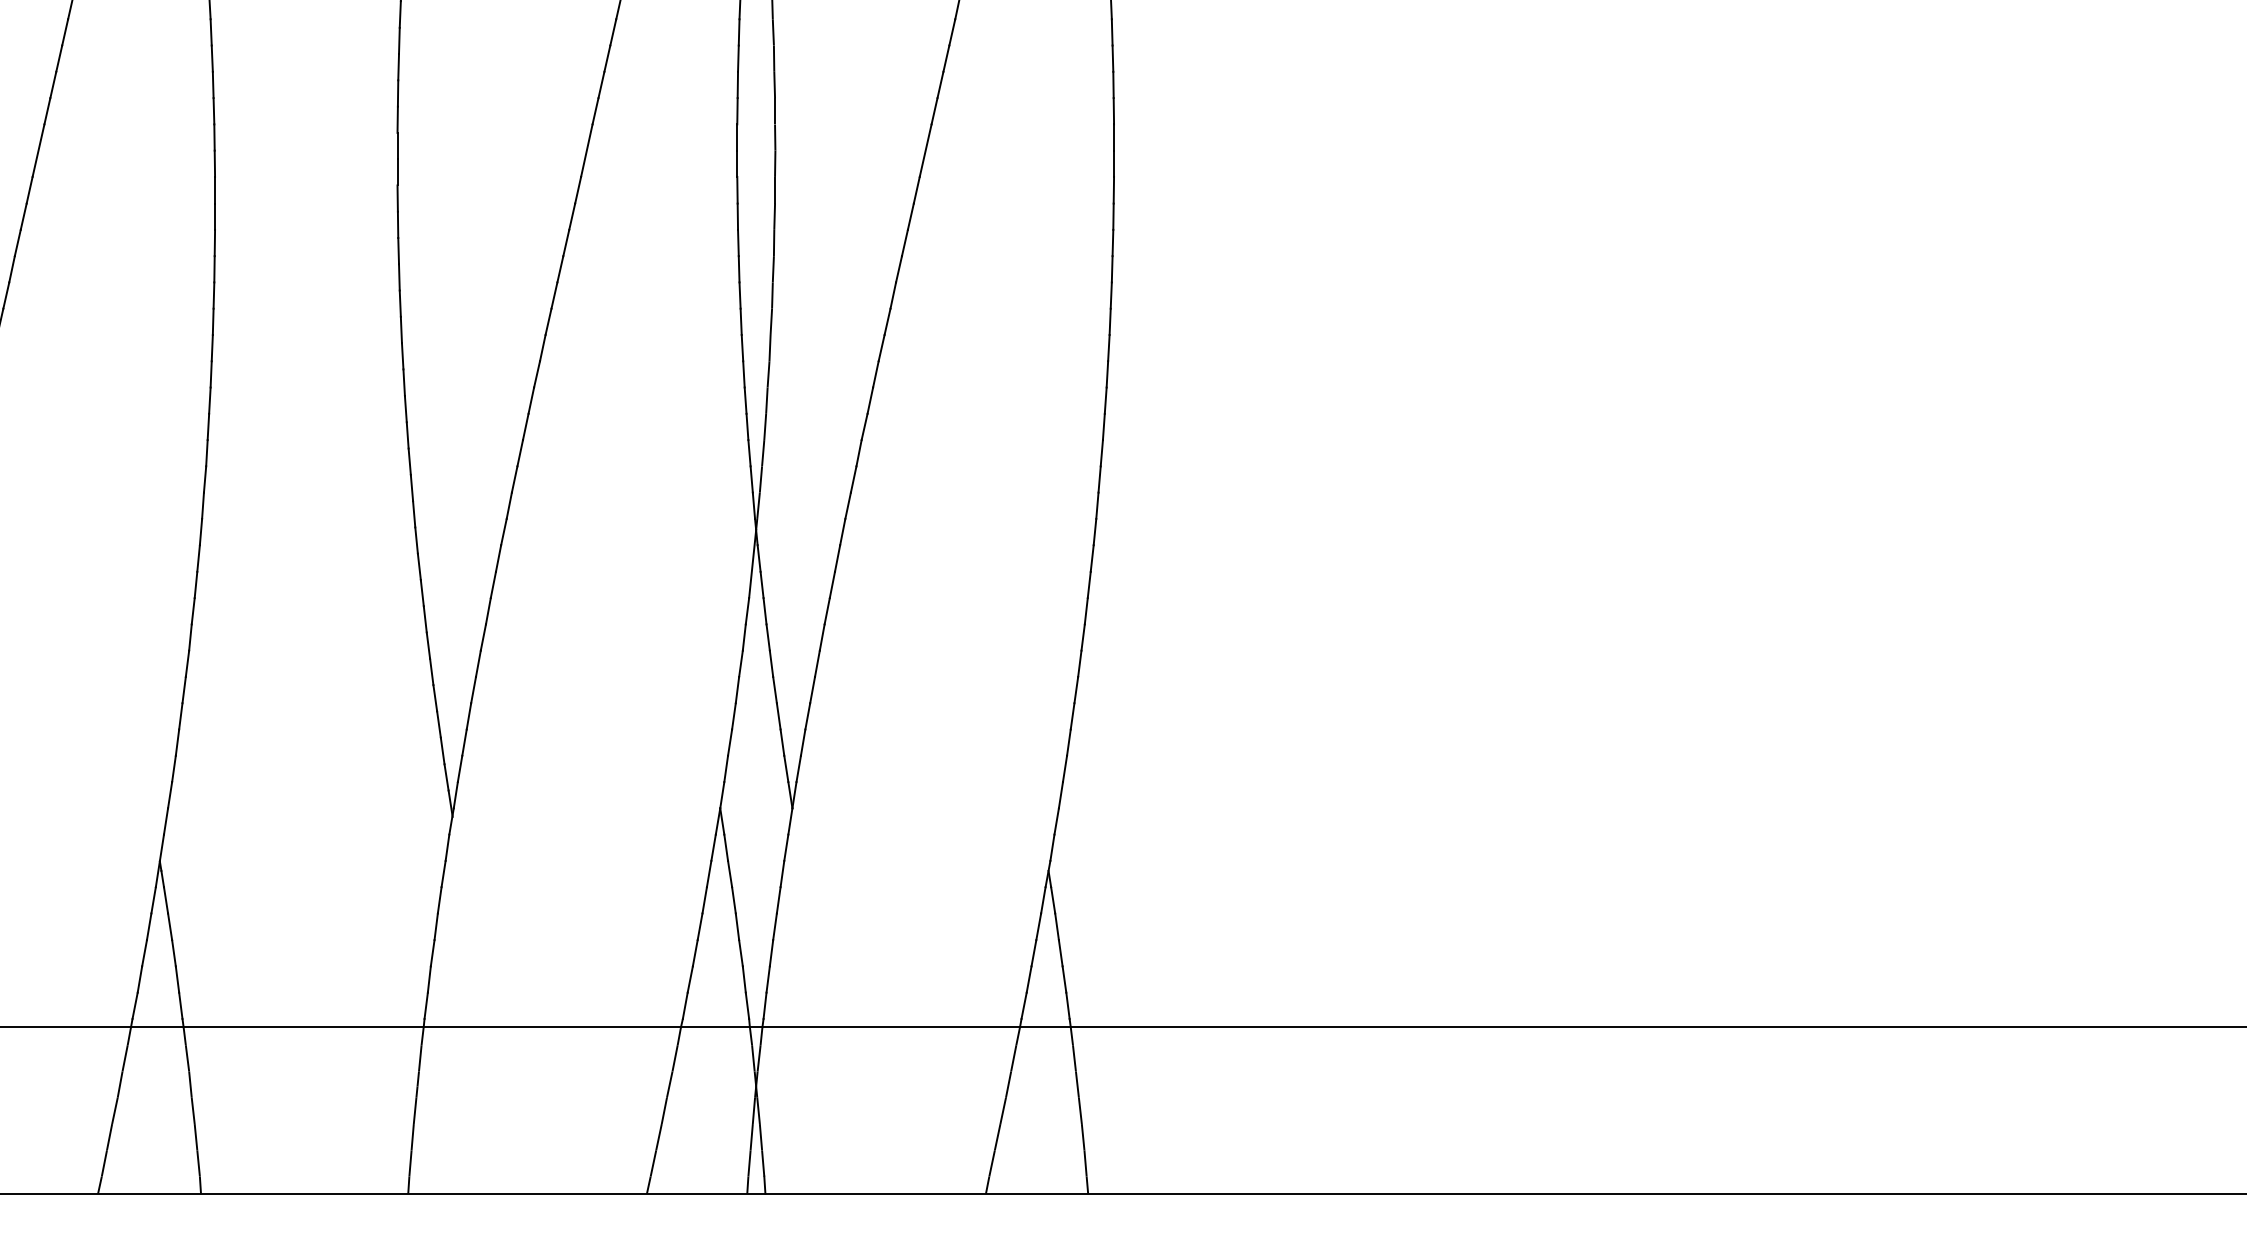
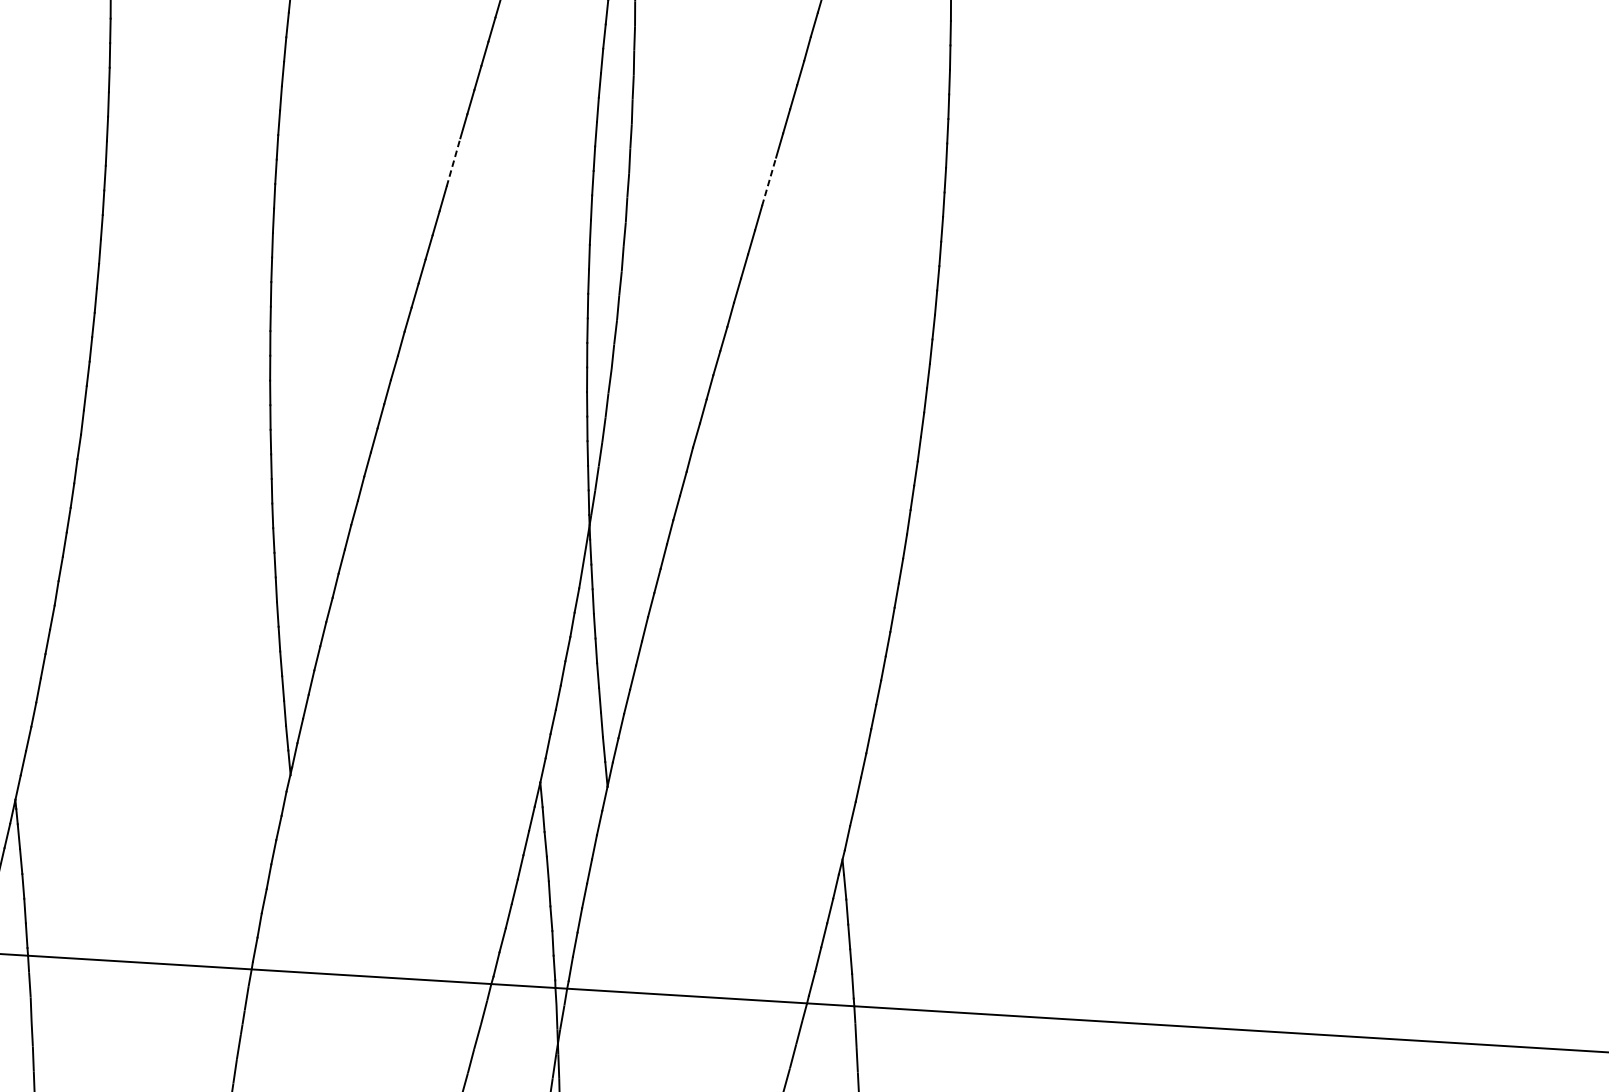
line: (586, 150) -> (453, 162), solid -> dashed
line: (925, 150) -> (768, 181), solid -> dashed

